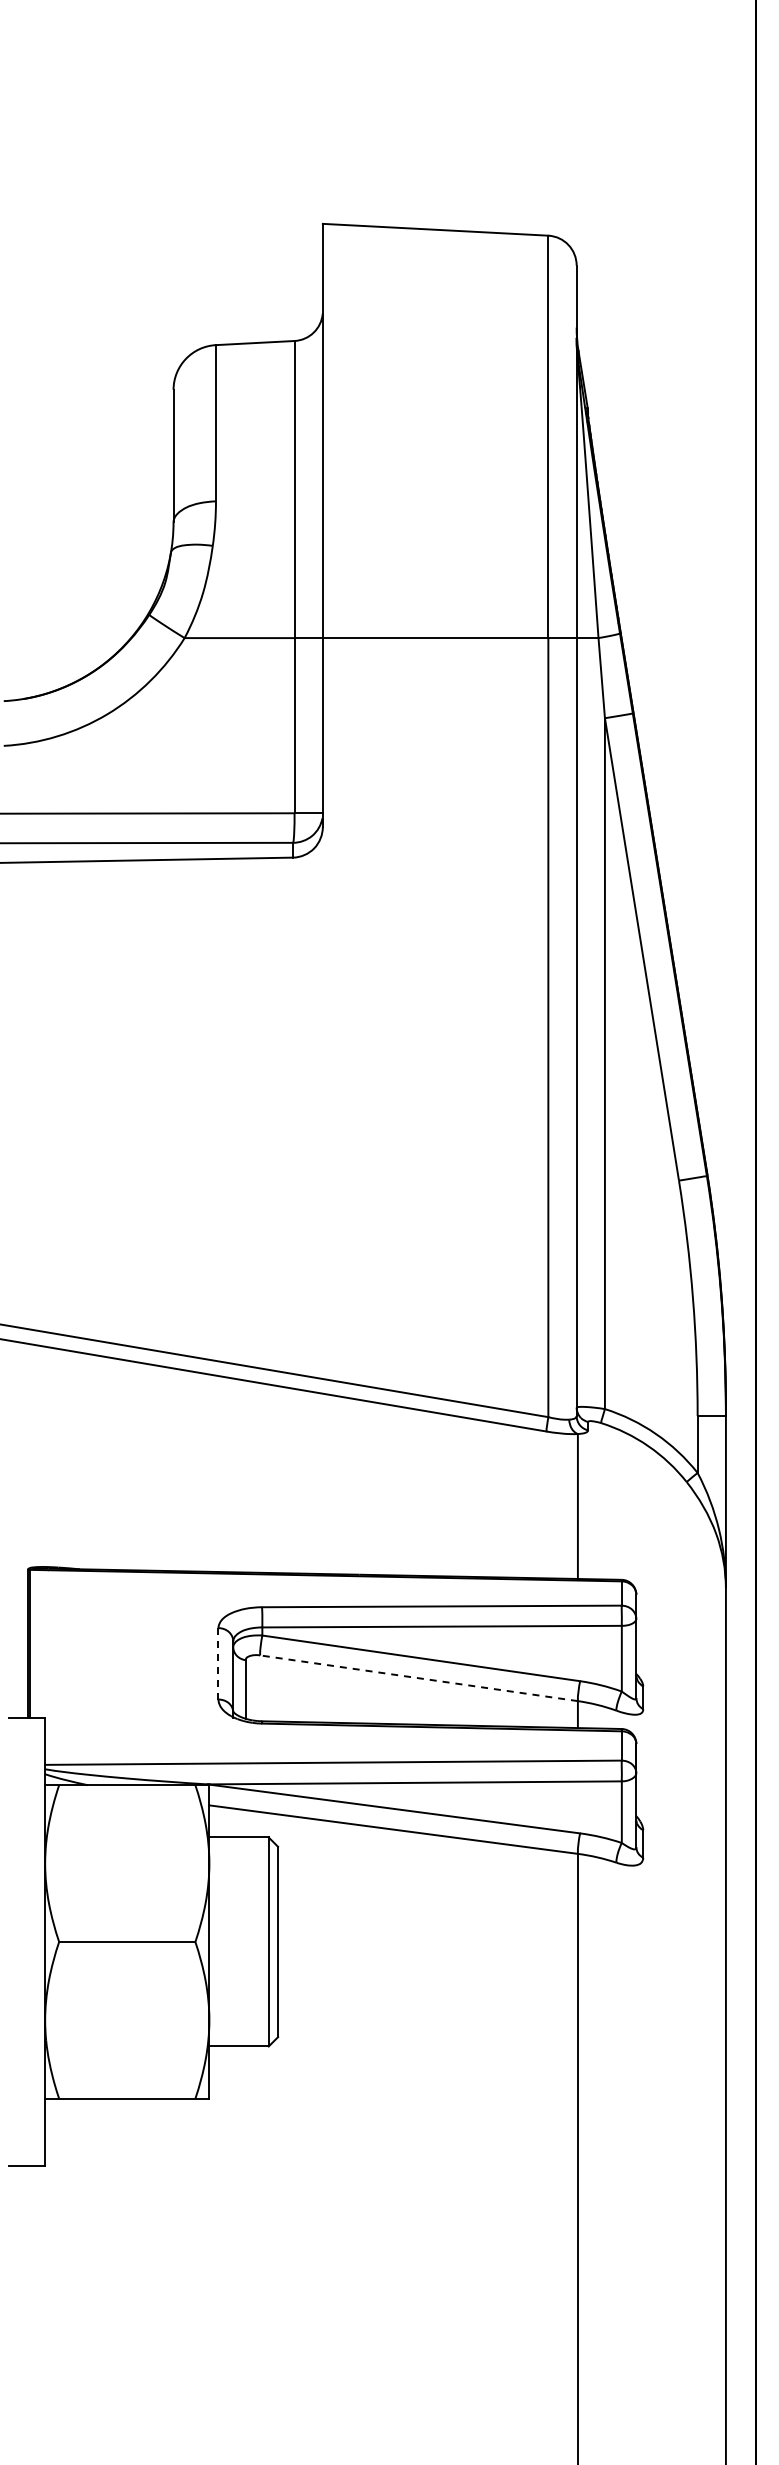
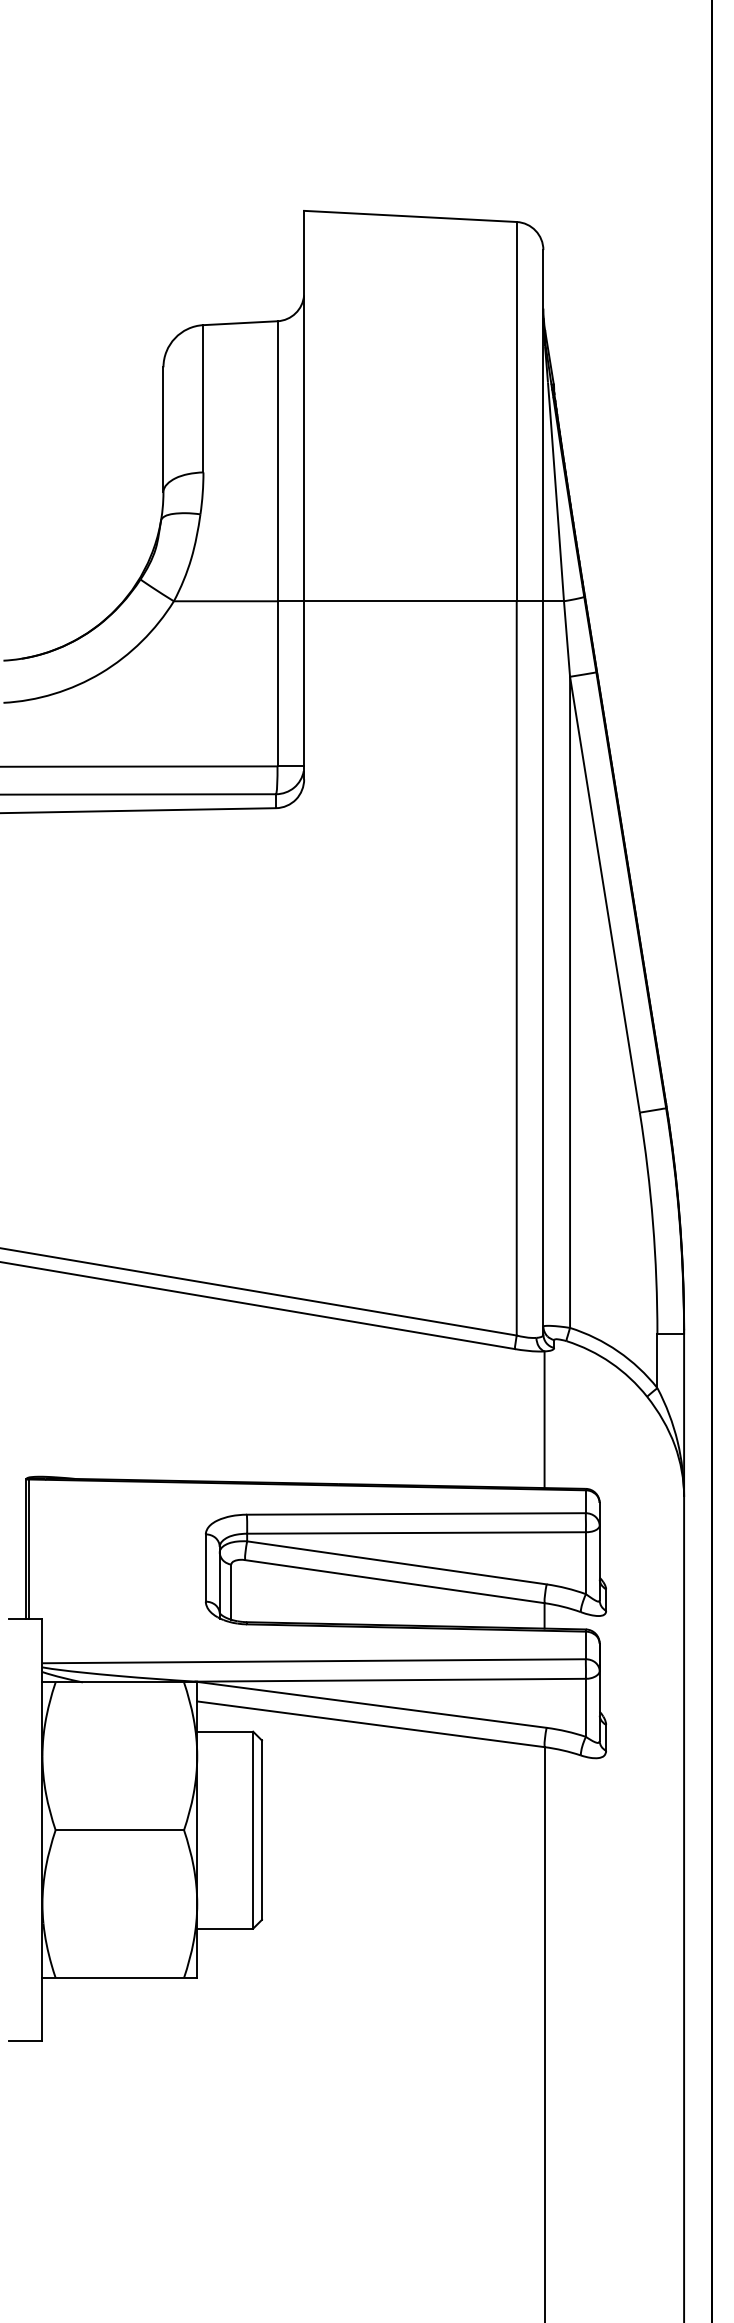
line: (218, 1663) -> (205, 1567), dashed -> solid
line: (419, 1678) -> (395, 1581), dashed -> solid

